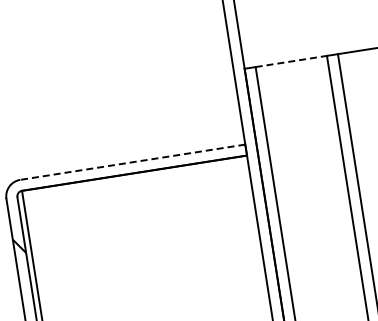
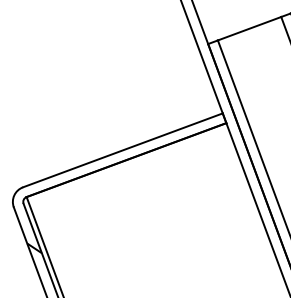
line: (291, 61) -> (249, 28), dashed -> solid
line: (132, 162) -> (122, 150), dashed -> solid

